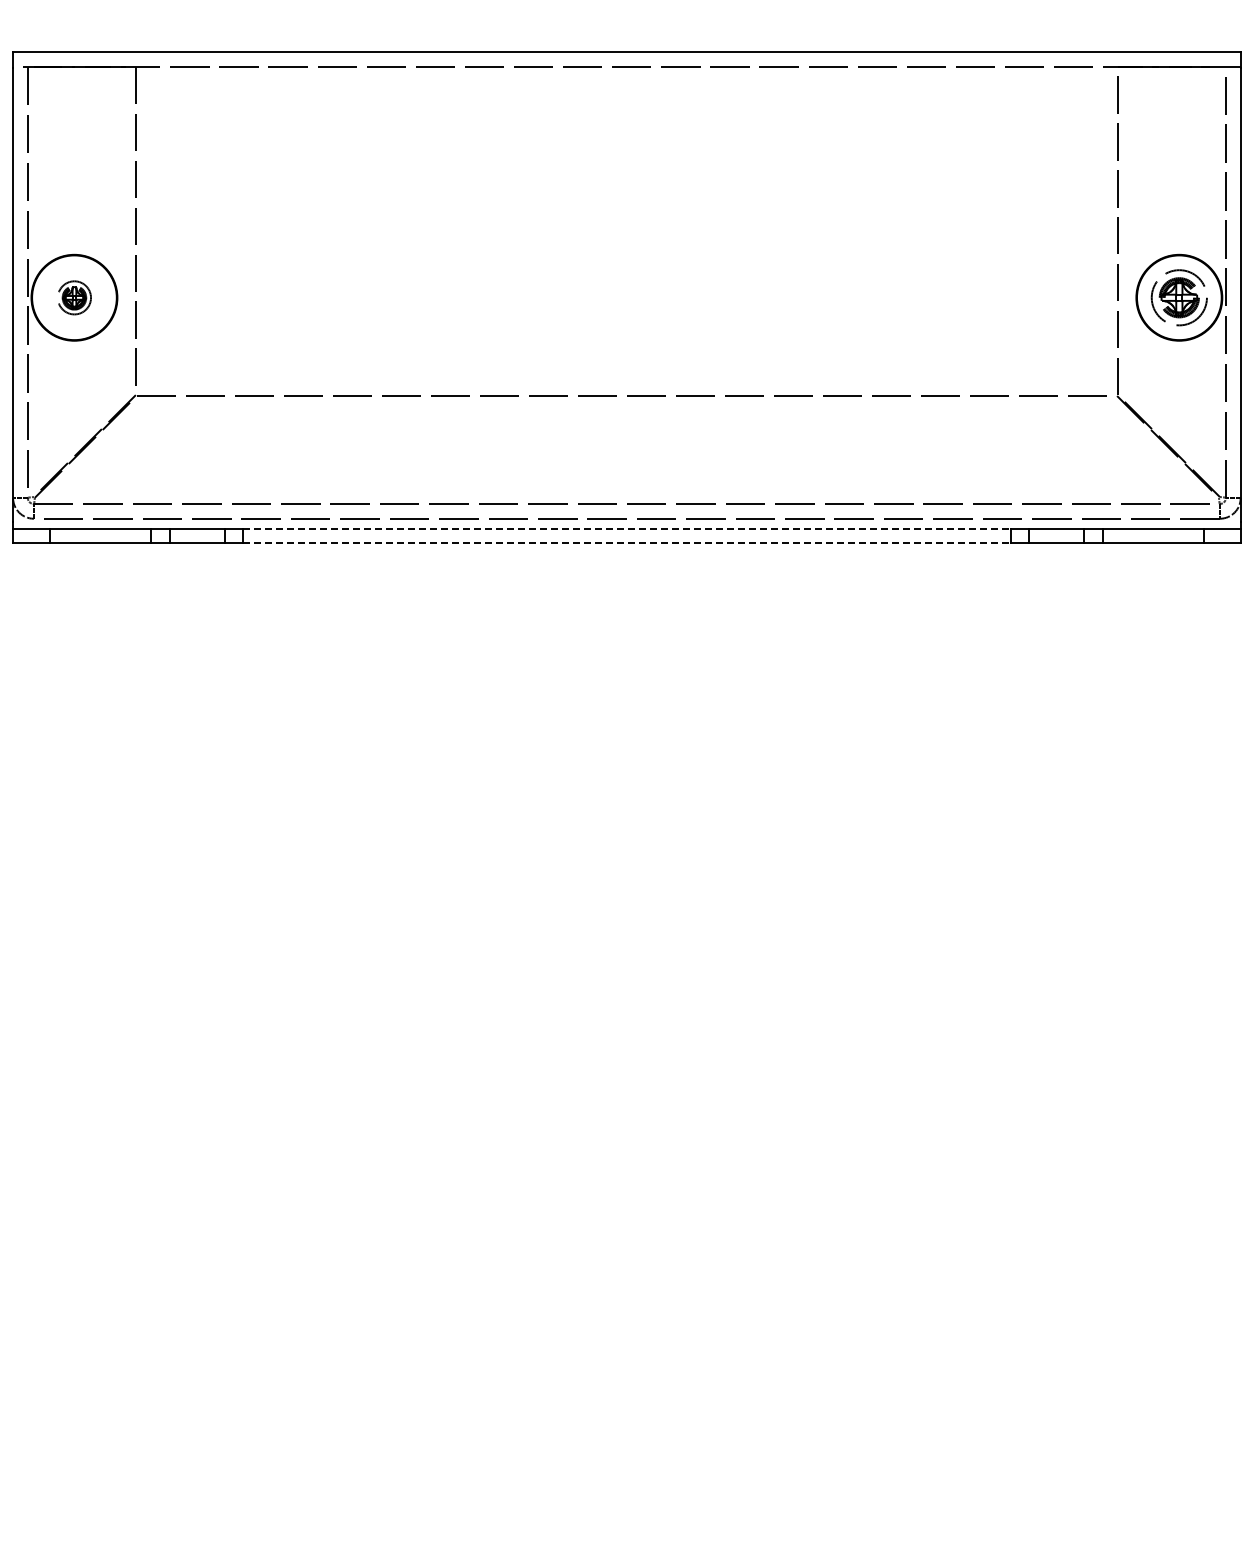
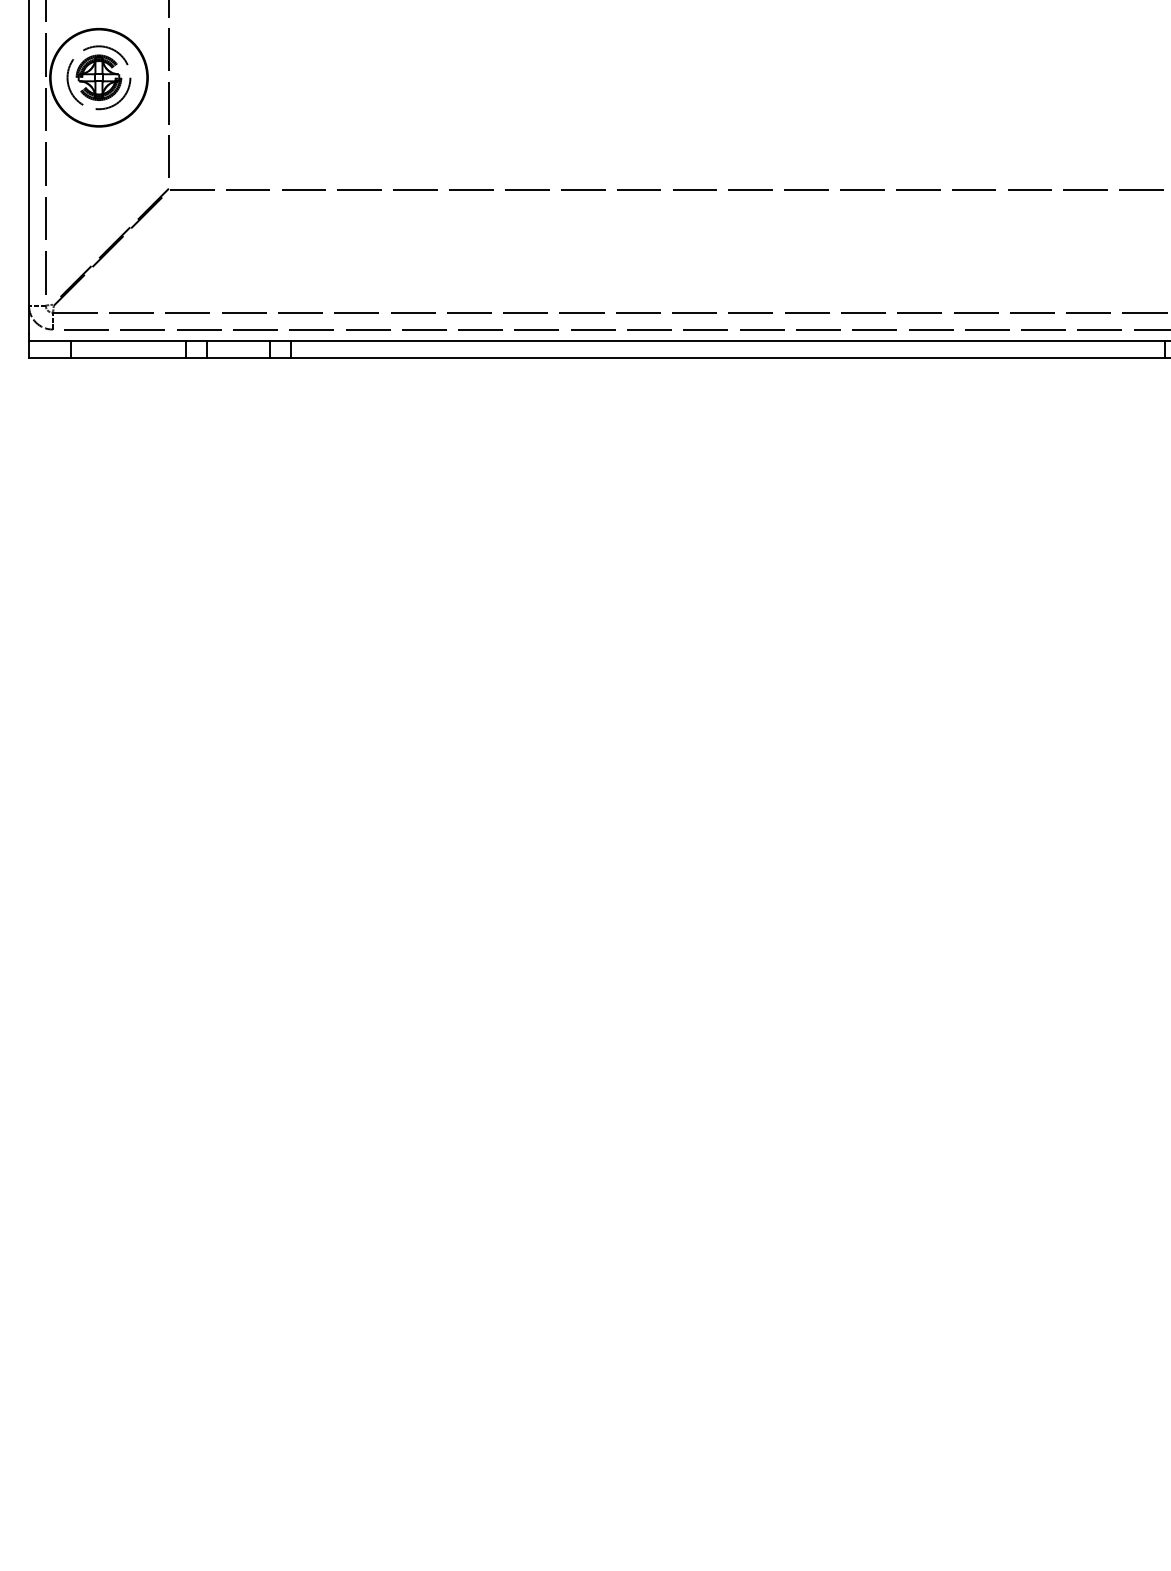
part: (74, 297) -> (99, 77), size x1.67
line: (626, 528) -> (727, 340), dashed -> solid
line: (626, 543) -> (727, 357), dashed -> solid

